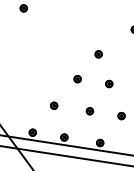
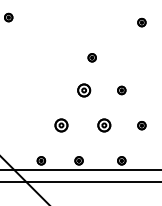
part: (98, 54) -> (91, 57), moved
part: (77, 79) -> (83, 90), size x1.6
part: (54, 105) -> (61, 125), size x1.6
part: (89, 111) -> (103, 125), size x1.6

